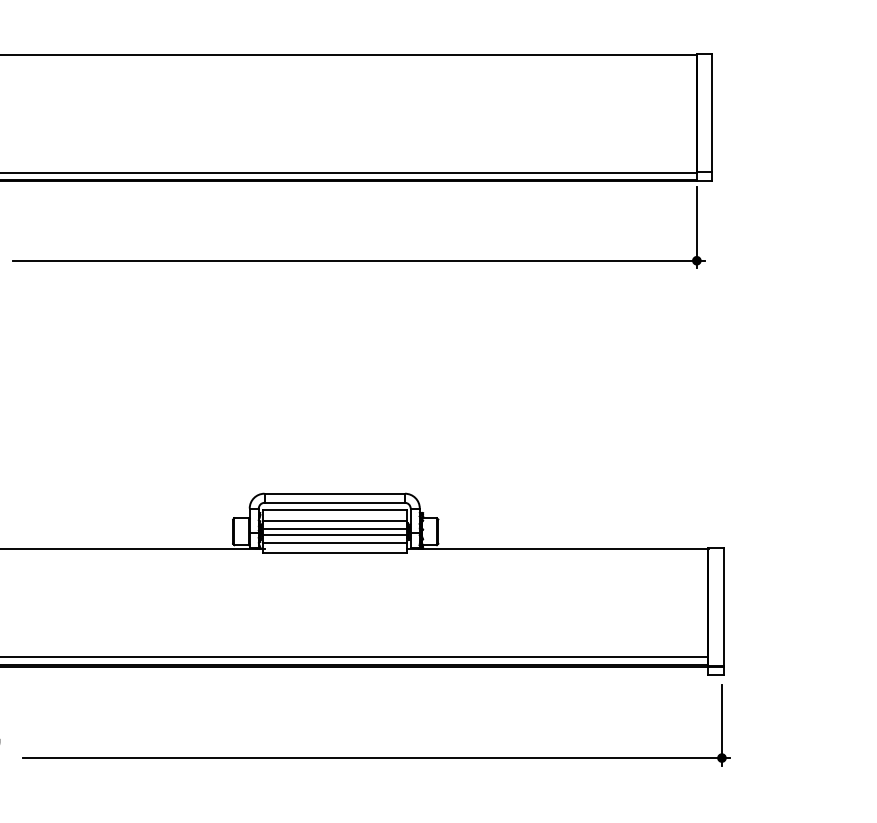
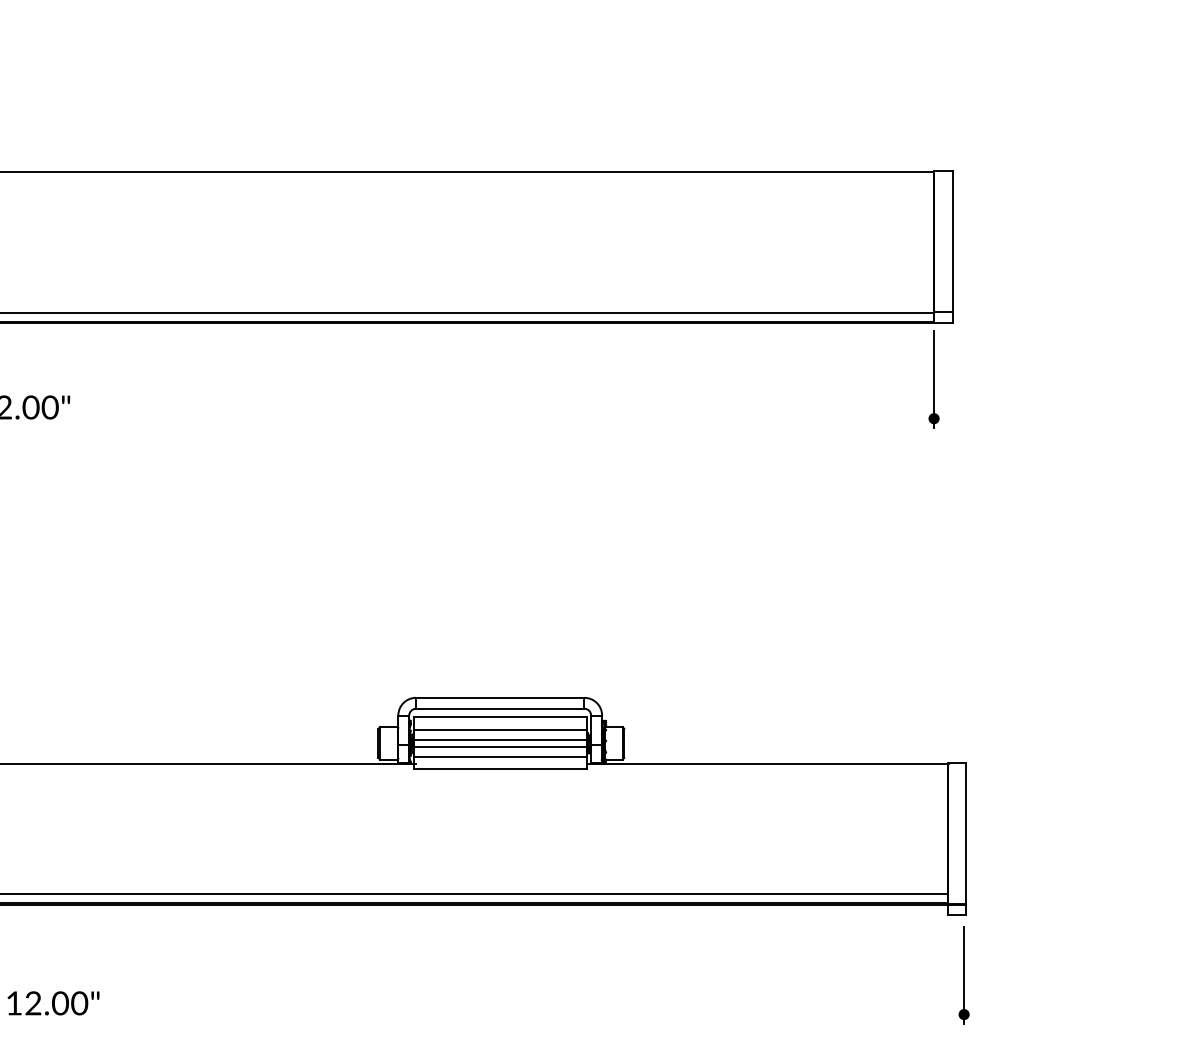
line: (358, 261) -> (528, 419), removed
line: (375, 758) -> (549, 1014), removed

